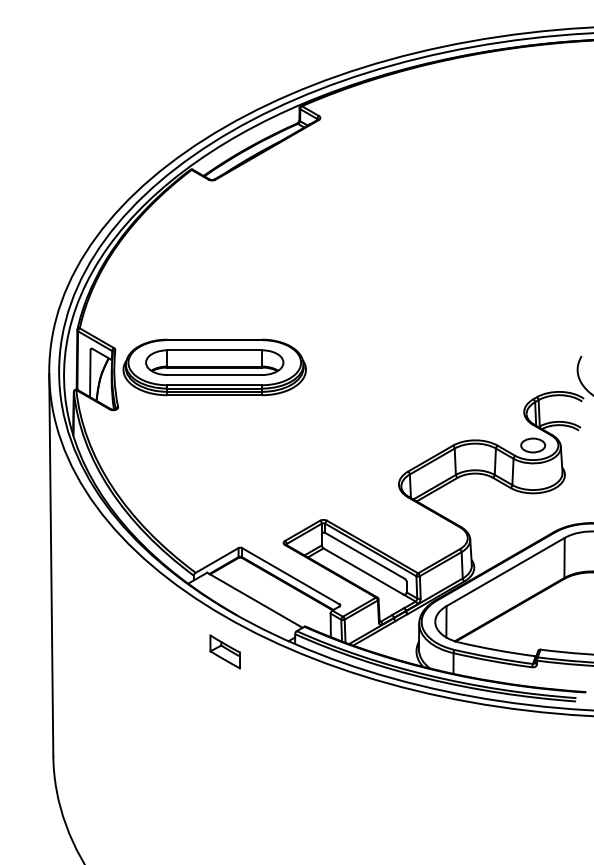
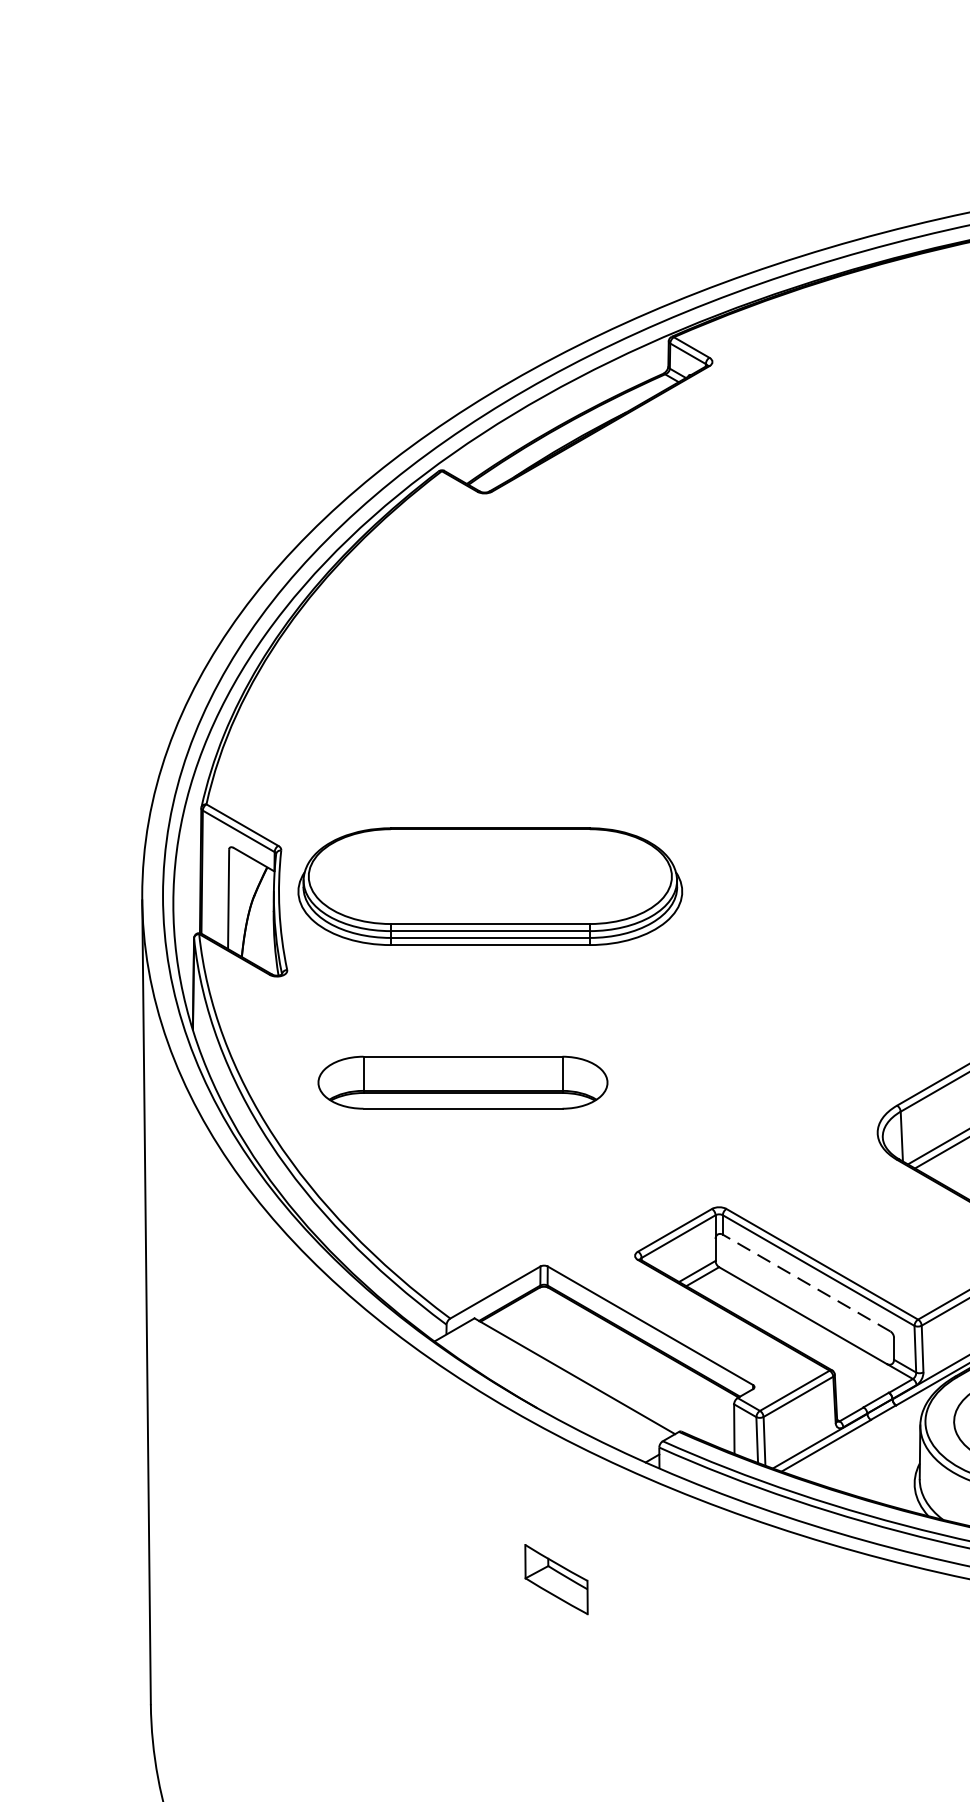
part: (214, 362) -> (462, 1082), moved
line: (364, 555) -> (805, 1282), solid -> dashed
part: (224, 651) -> (554, 1578), moved

